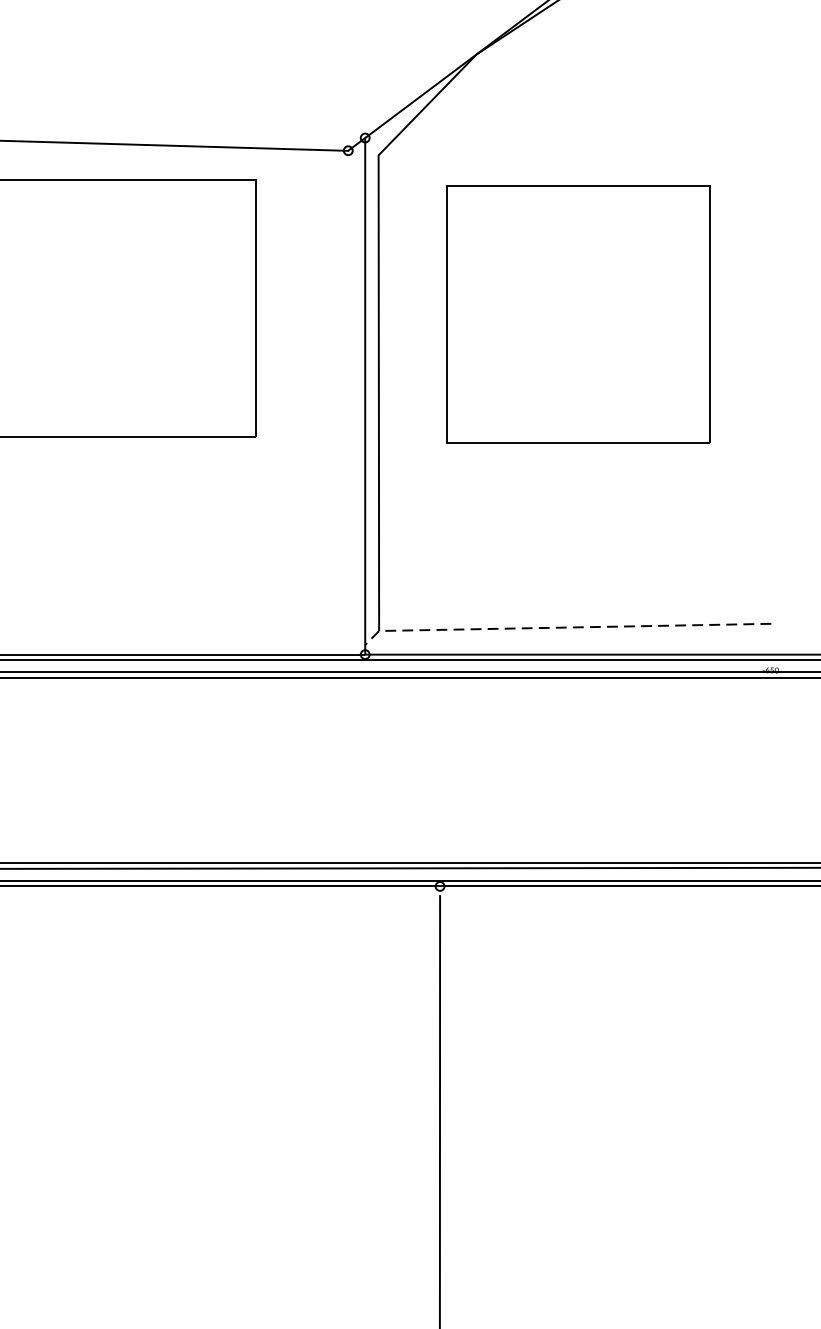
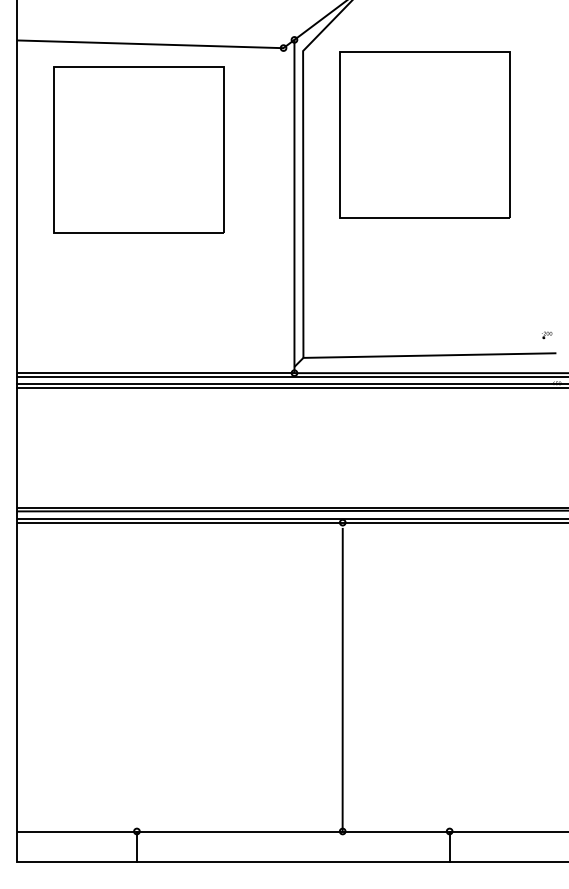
part: (577, 314) -> (424, 134), moved
part: (757, 596) -> (547, 335), added
line: (563, 627) -> (422, 355), dashed -> solid

